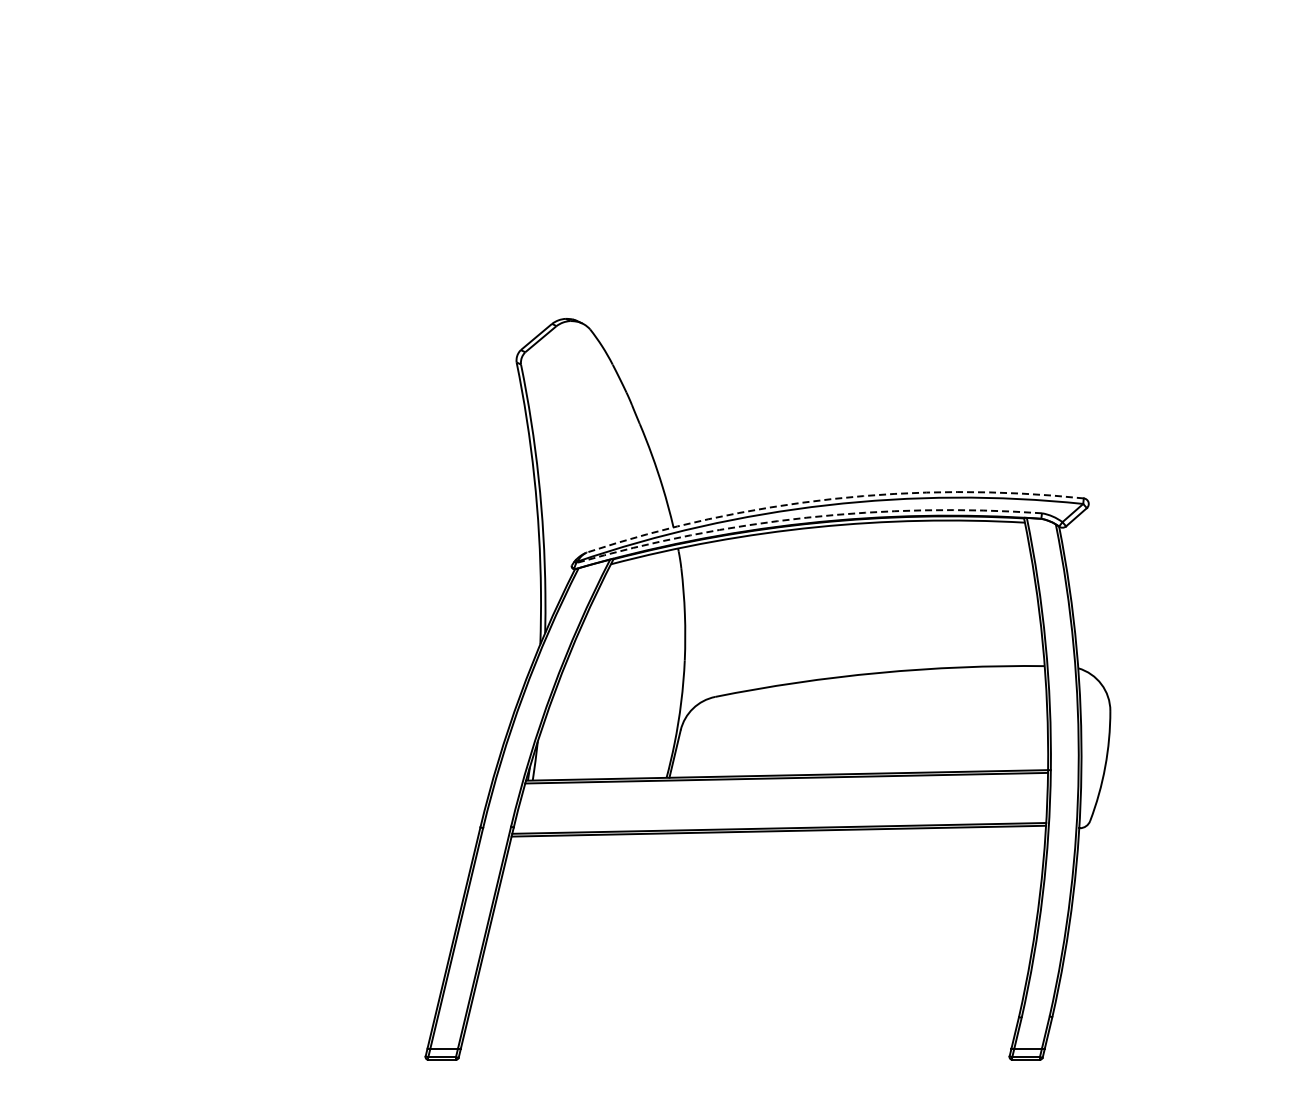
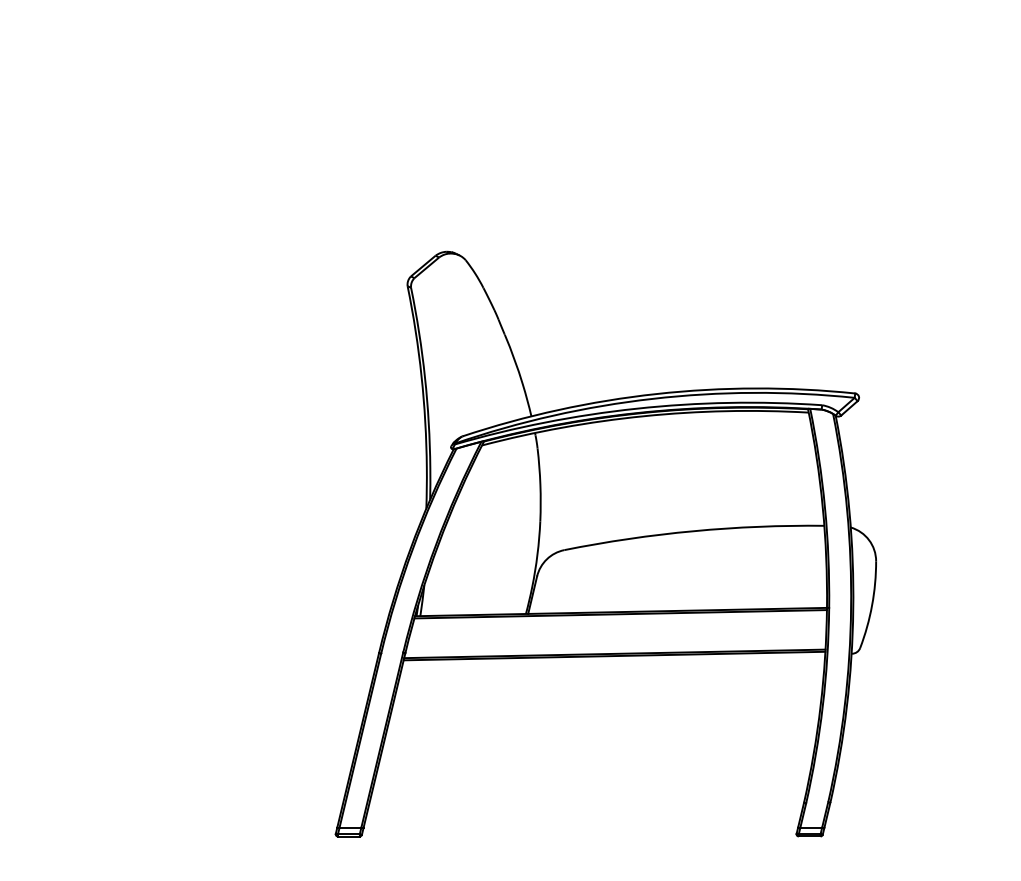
arc: (832, 499) -> (656, 394), dashed -> solid
arc: (806, 517) -> (636, 408), dashed -> solid

